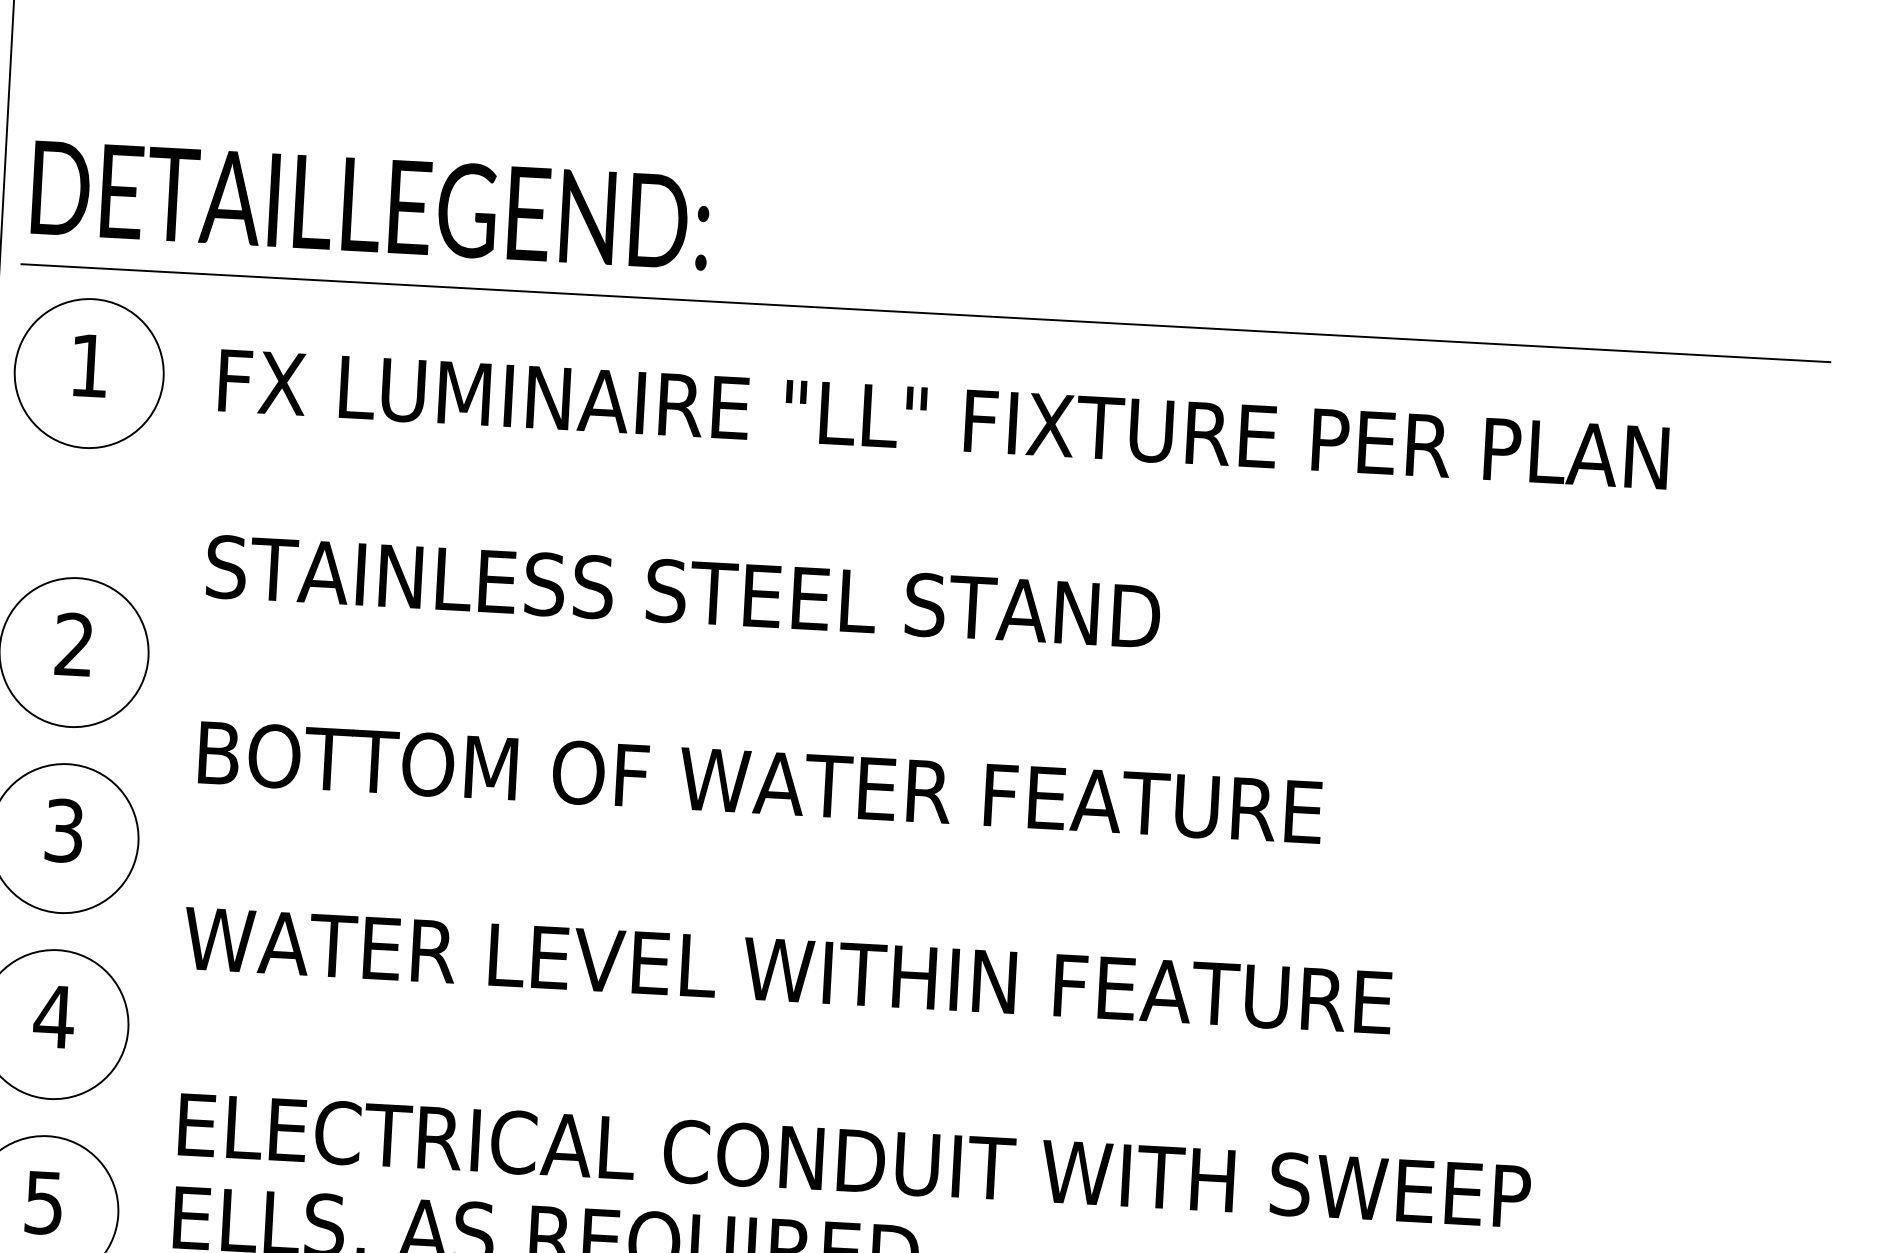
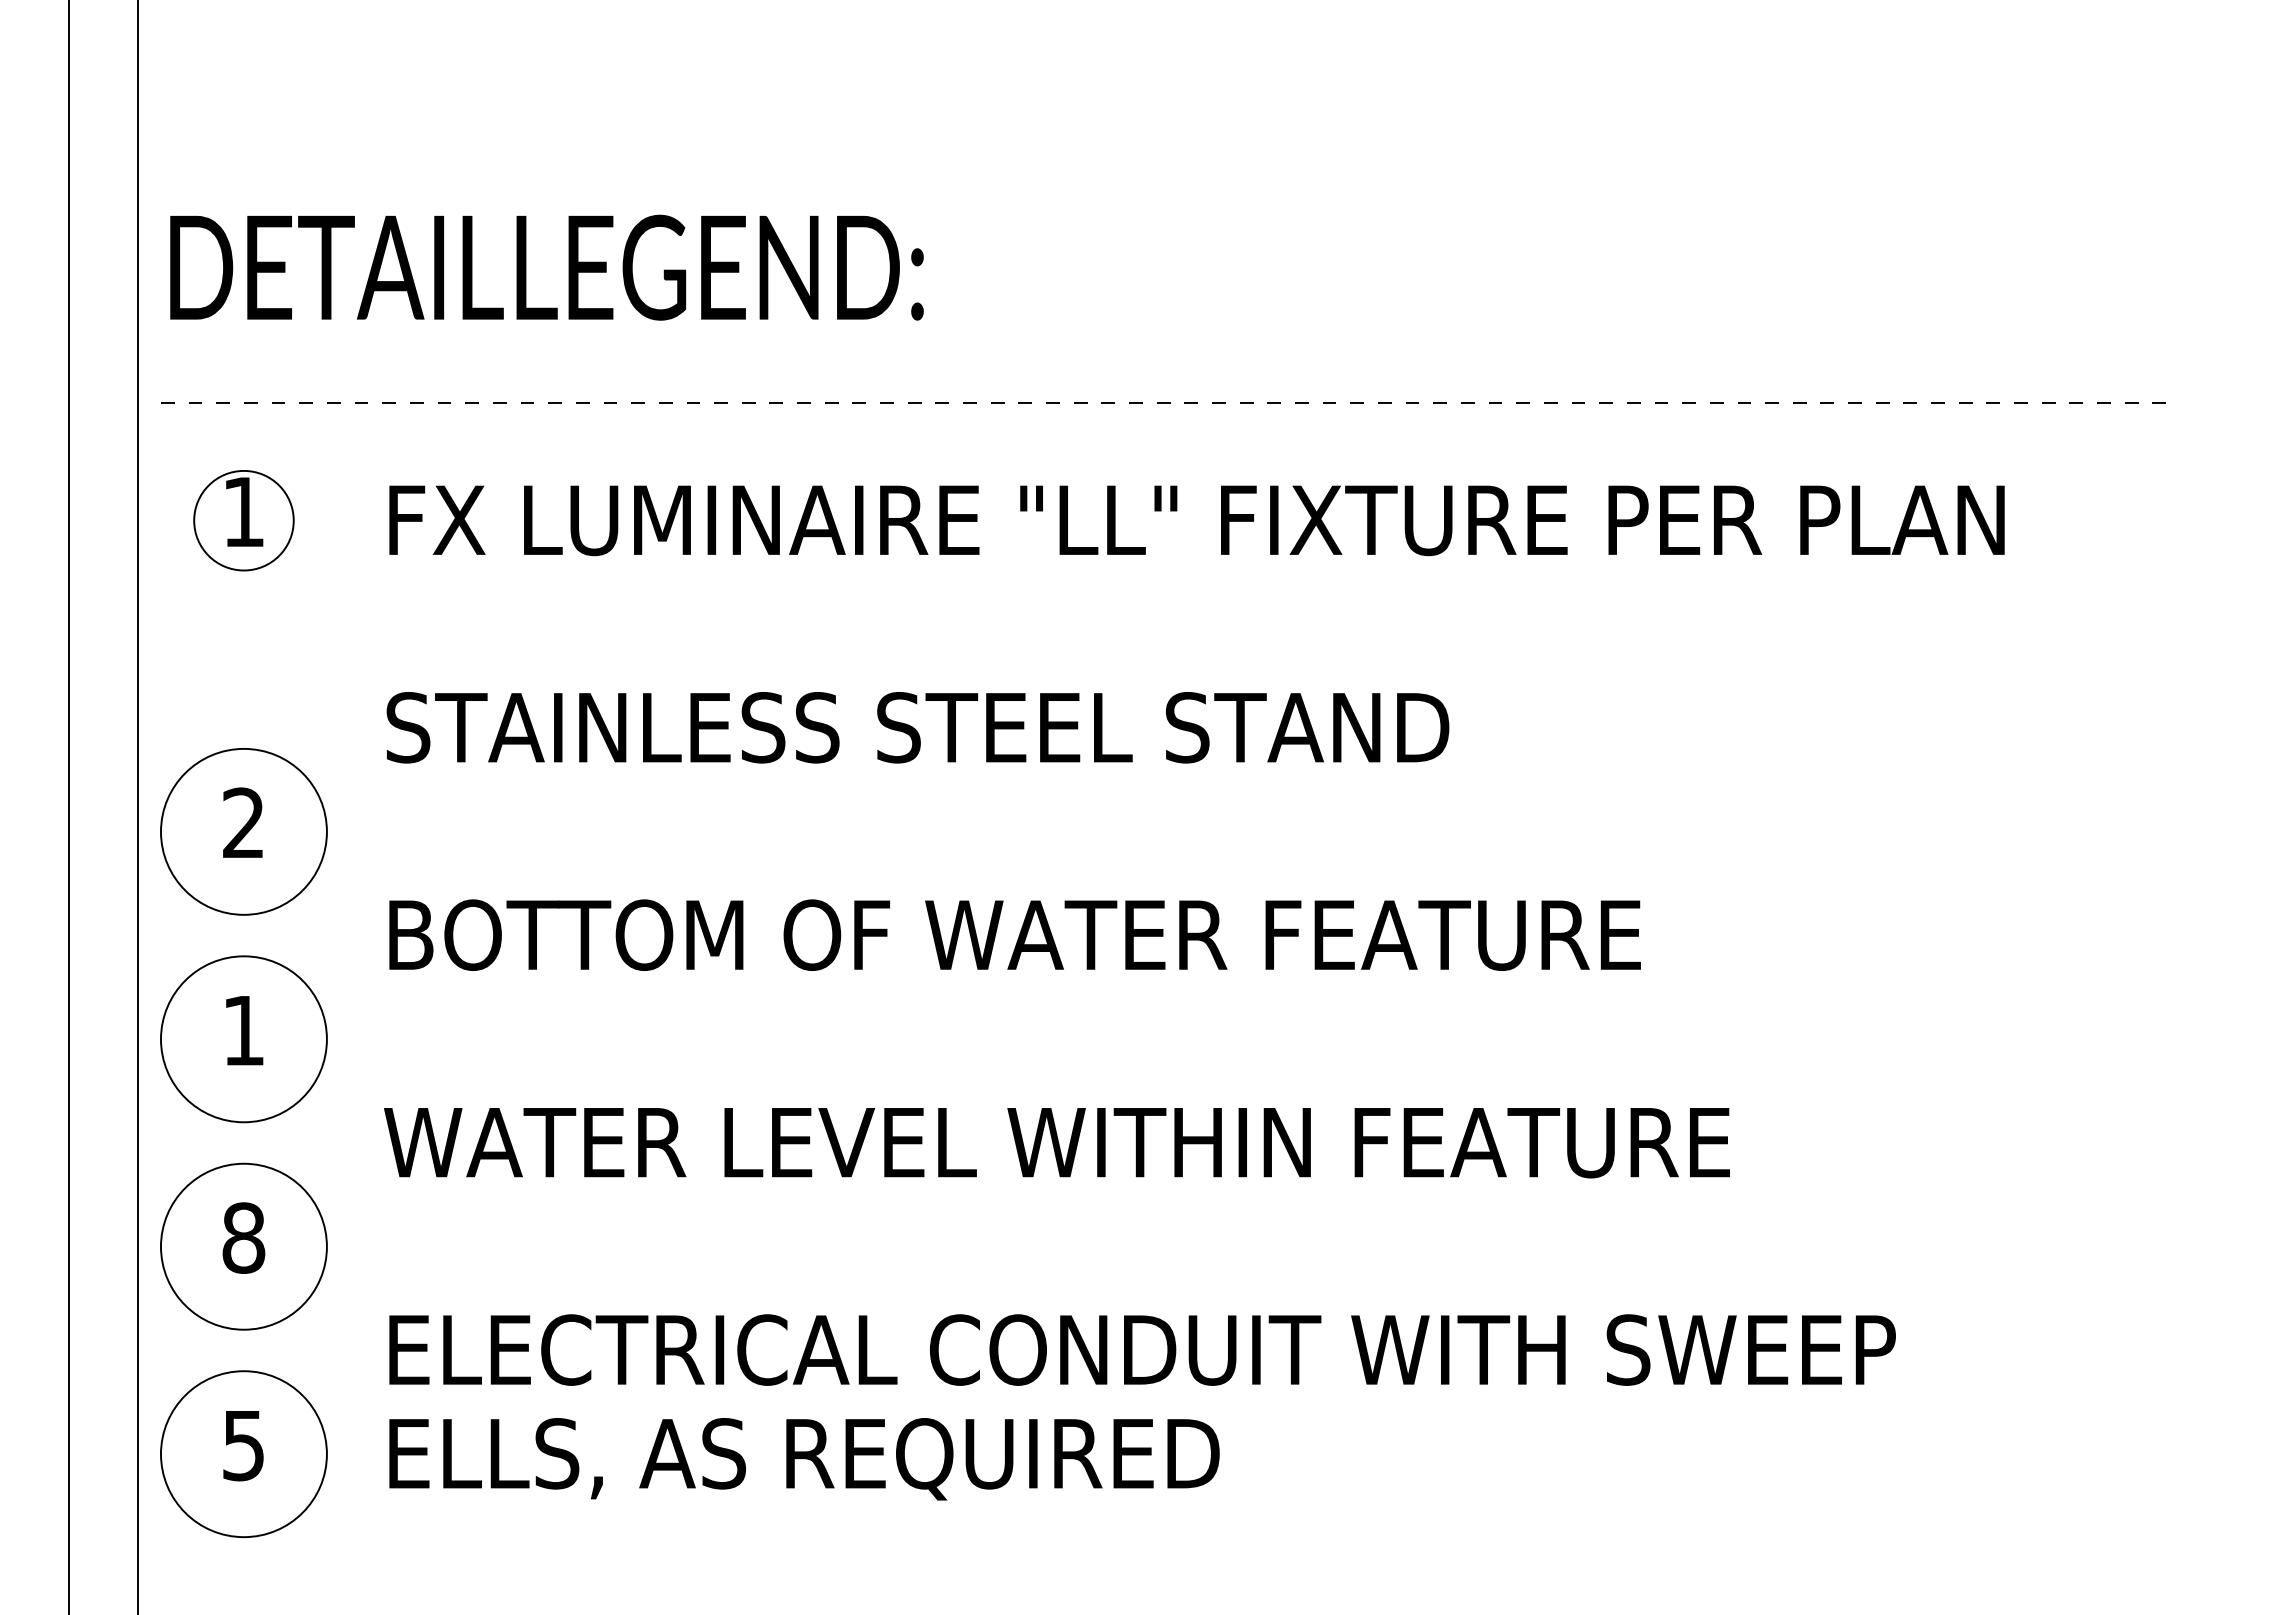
text: (370, 205) -> (546, 267), moved
line: (925, 313) -> (1170, 403), solid -> dashed
circle: (88, 373) -> (243, 520), size x0.6
text: (64, 830) -> (243, 1030), 3 -> 1
text: (53, 1016) -> (243, 1237), 4 -> 8

